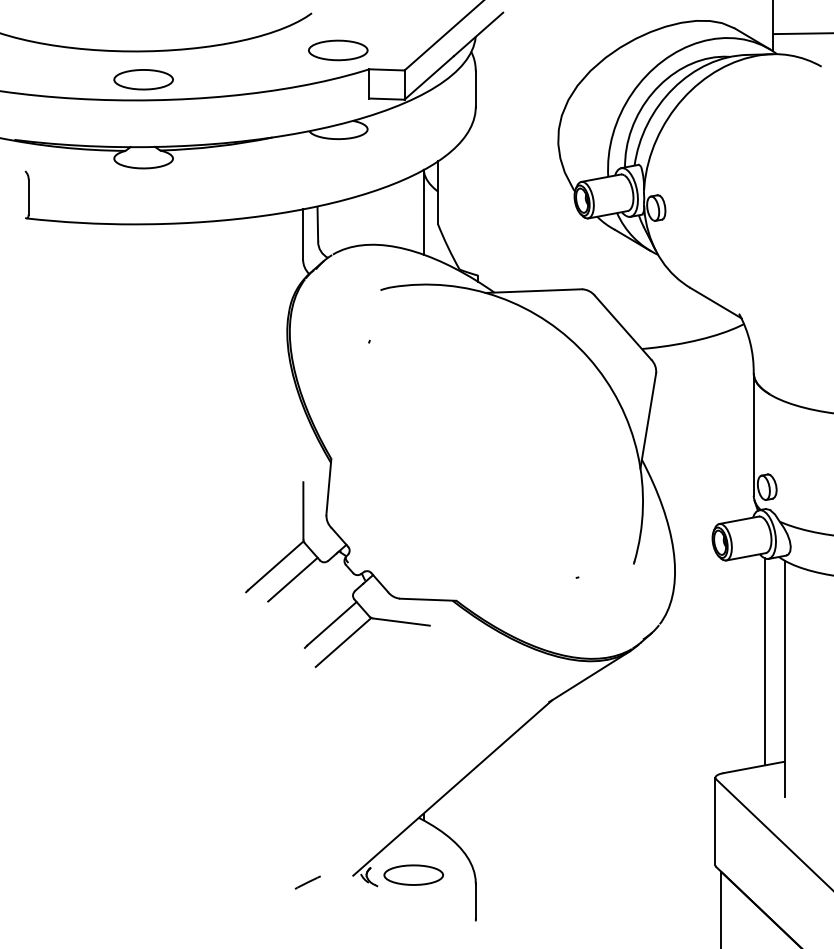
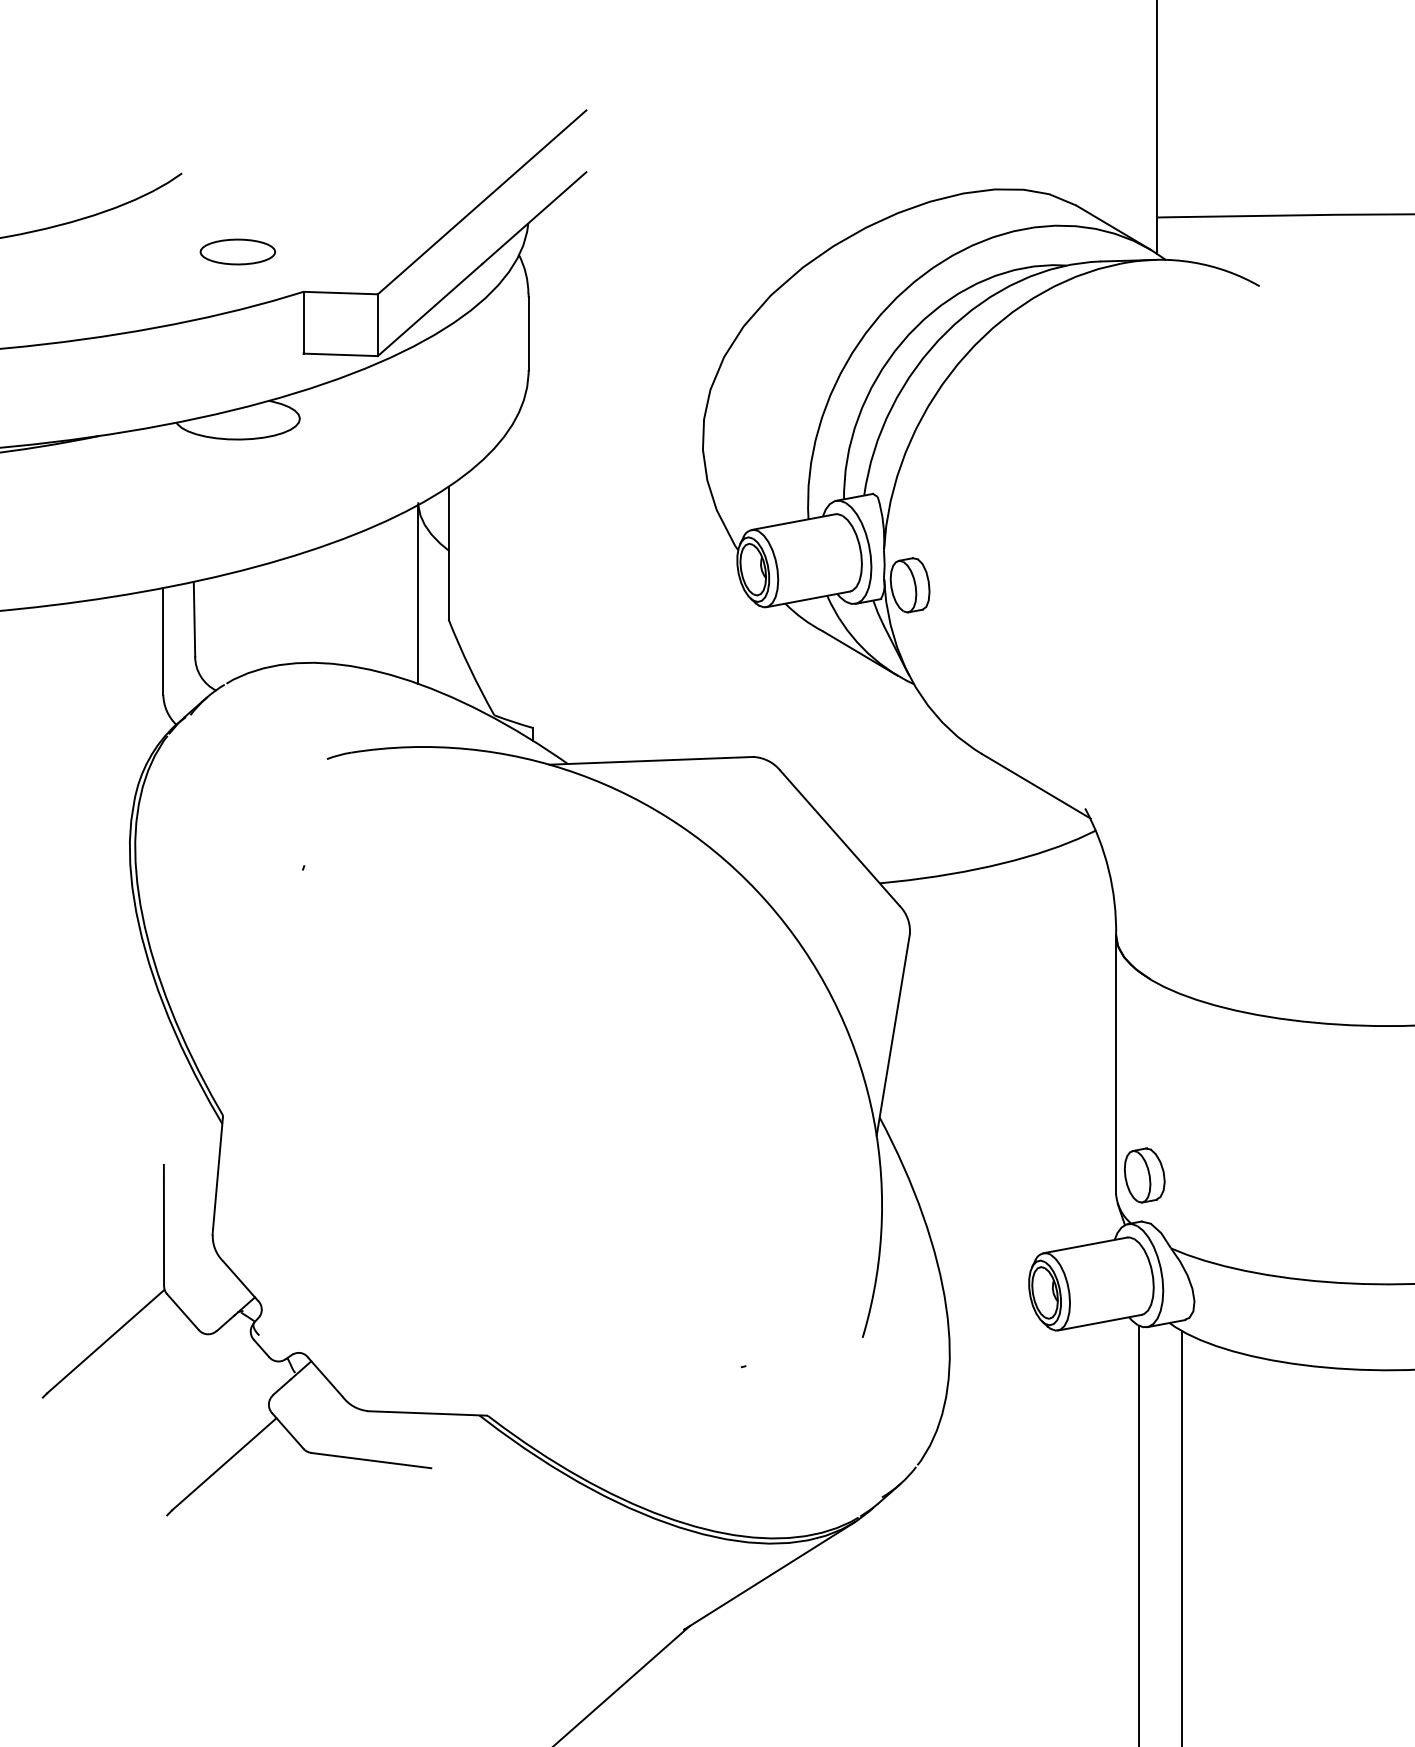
part: (338, 50) -> (238, 252), size x0.6
line: (292, 579) -> (140, 1370), removed
line: (343, 642) -> (248, 1503), removed

